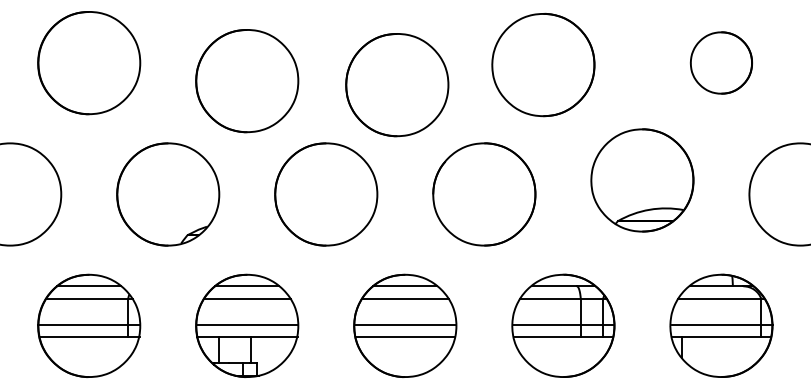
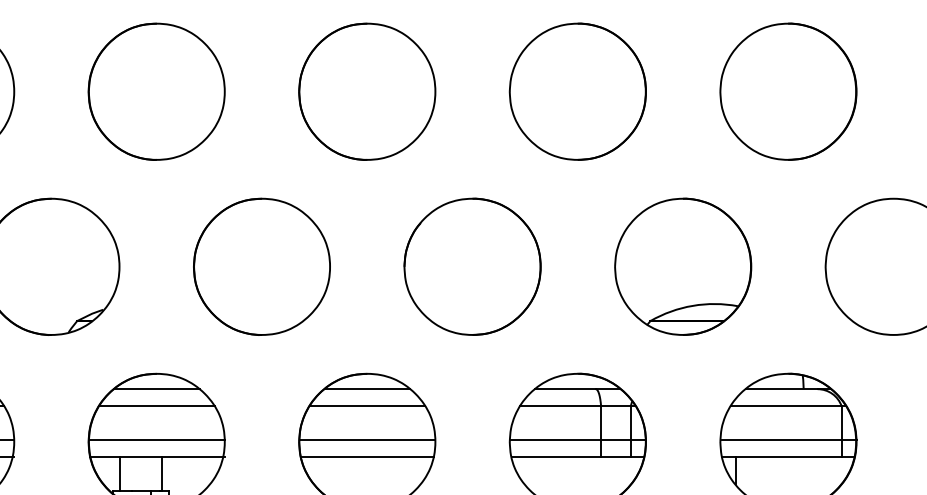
part: (721, 62) -> (788, 91), size x1.67
part: (543, 64) -> (578, 91), moved
part: (247, 81) -> (157, 92), moved
part: (397, 85) -> (367, 92), moved
part: (642, 180) -> (683, 266), moved

